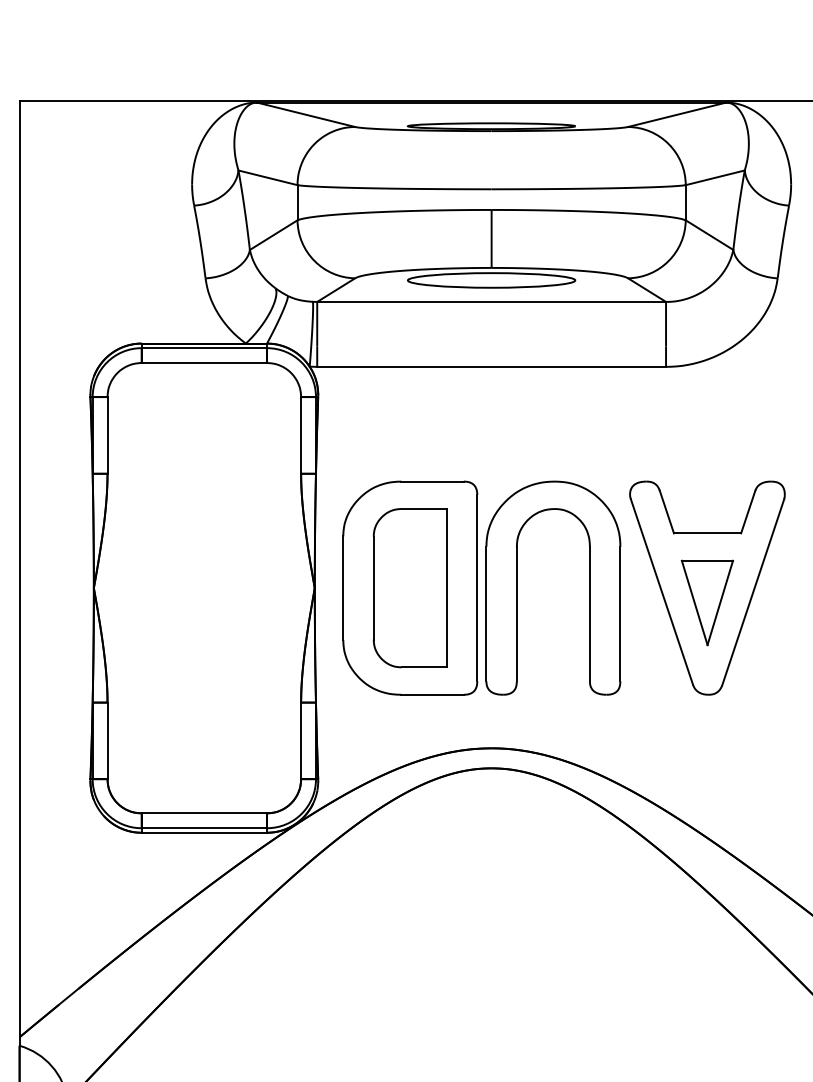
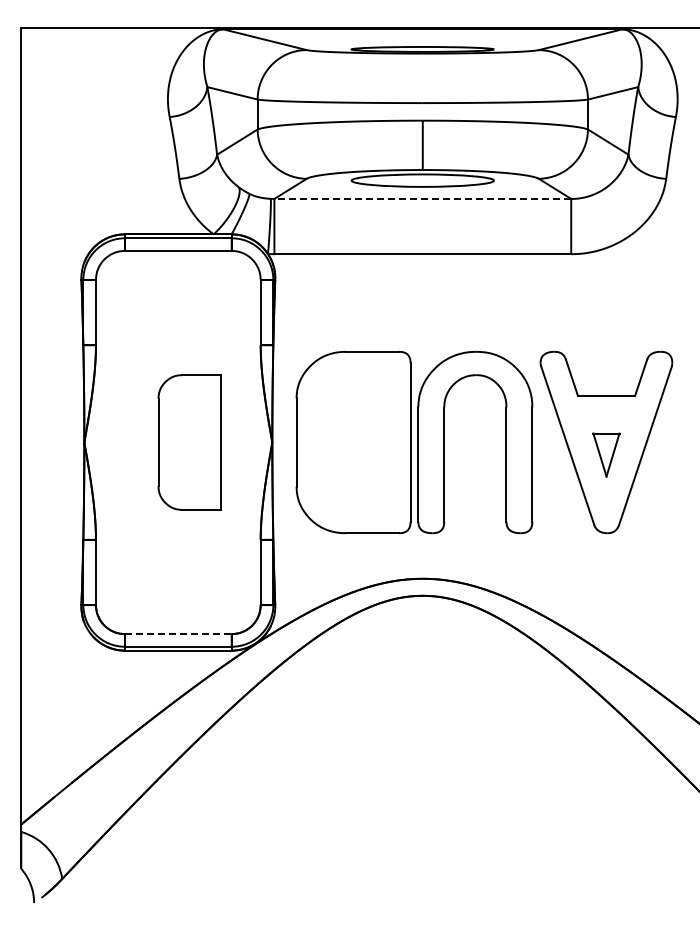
line: (491, 301) -> (422, 198), solid -> dashed
part: (410, 588) -> (189, 442), moved
part: (707, 602) -> (606, 454), size x0.6
line: (204, 813) -> (178, 634), solid -> dashed

